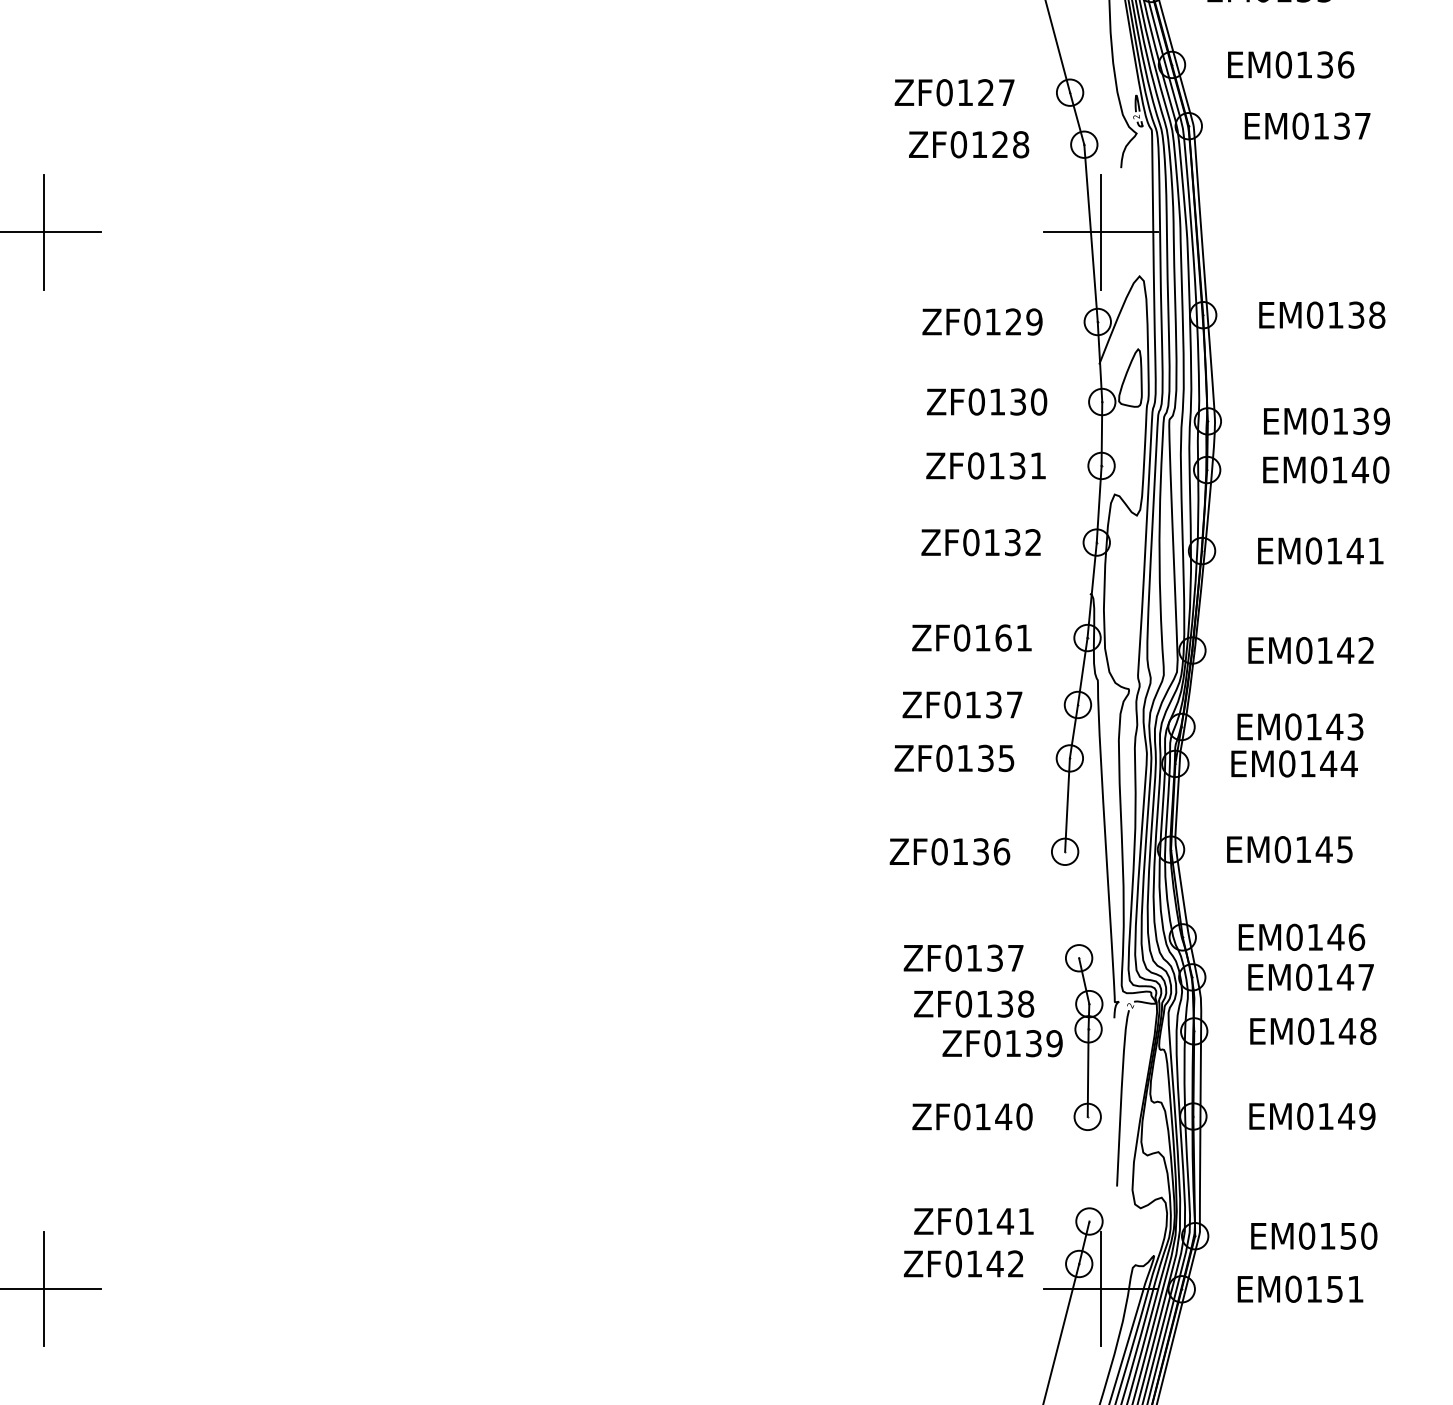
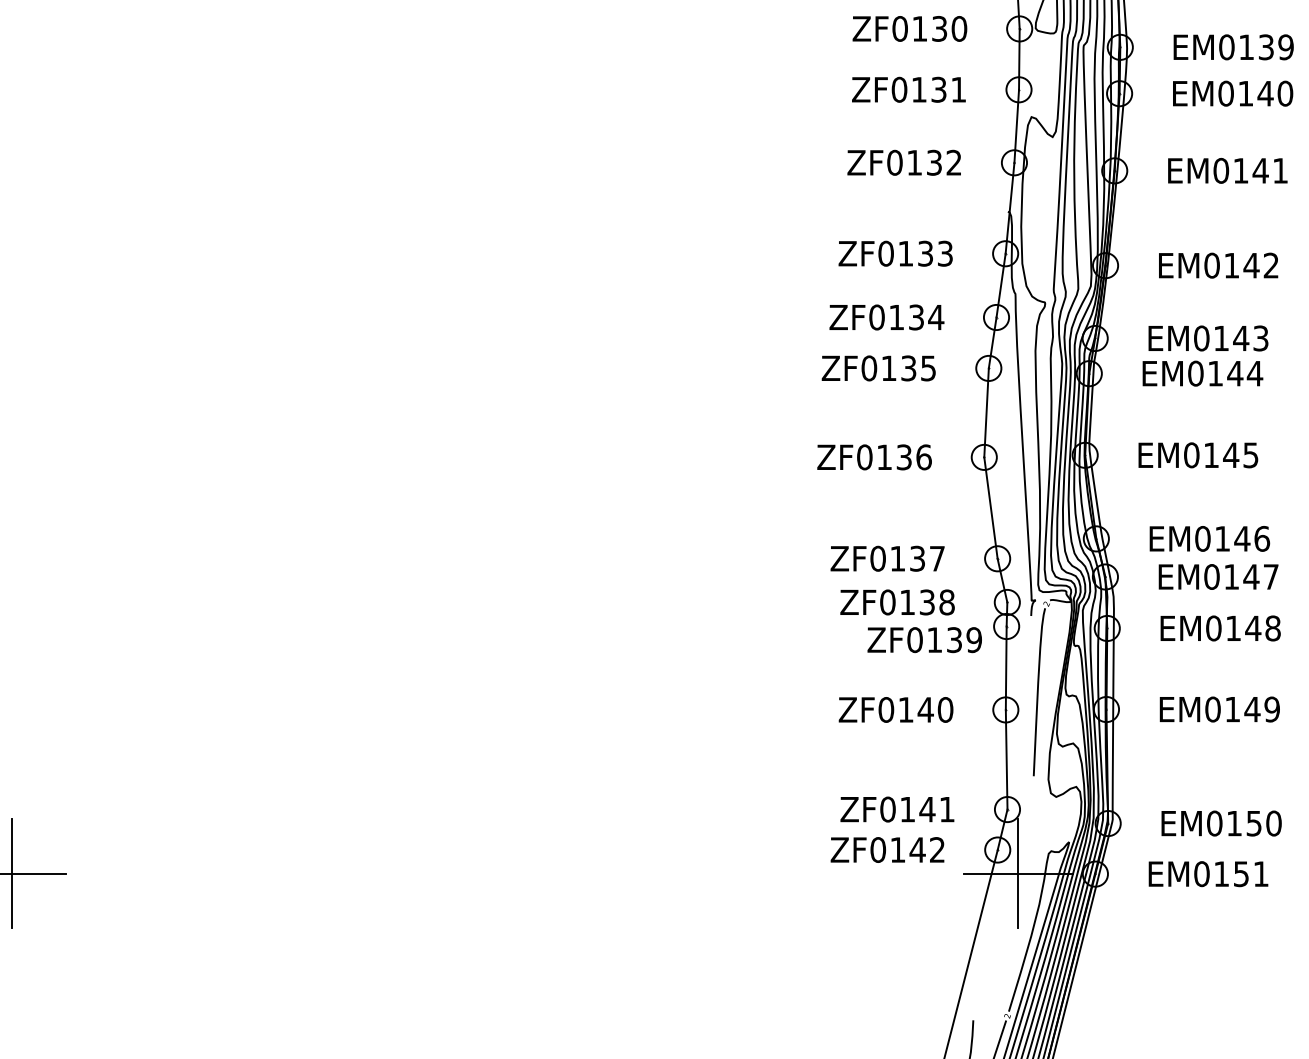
text: (1013, 637) -> (935, 253), ZF0161 -> ZF0133
text: (1014, 704) -> (936, 317), ZF0137 -> ZF0134
line: (1072, 904) -> (991, 507), added
line: (1088, 1168) -> (1006, 759), added

